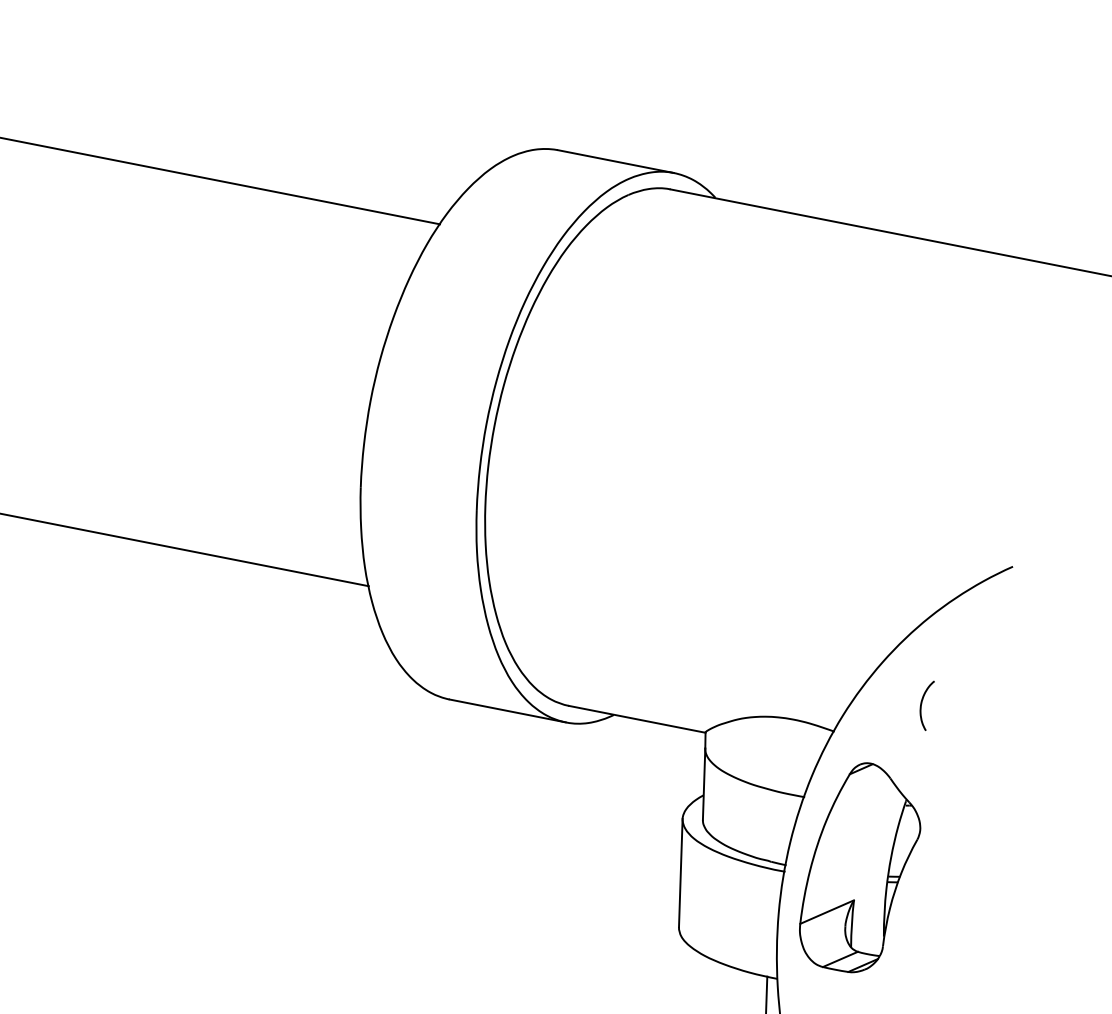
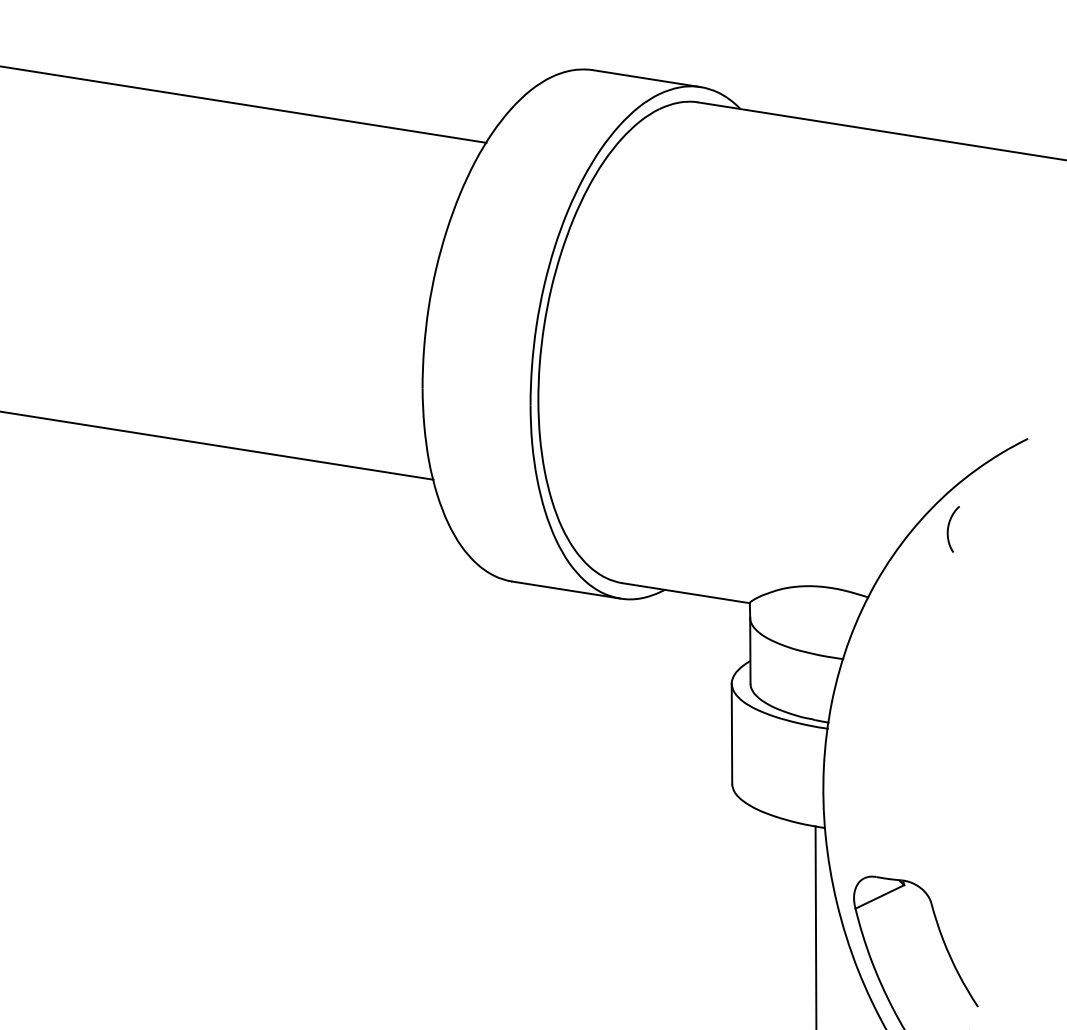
curve: (922, 703) -> (949, 527), moved
part: (860, 867) -> (897, 722), removed

